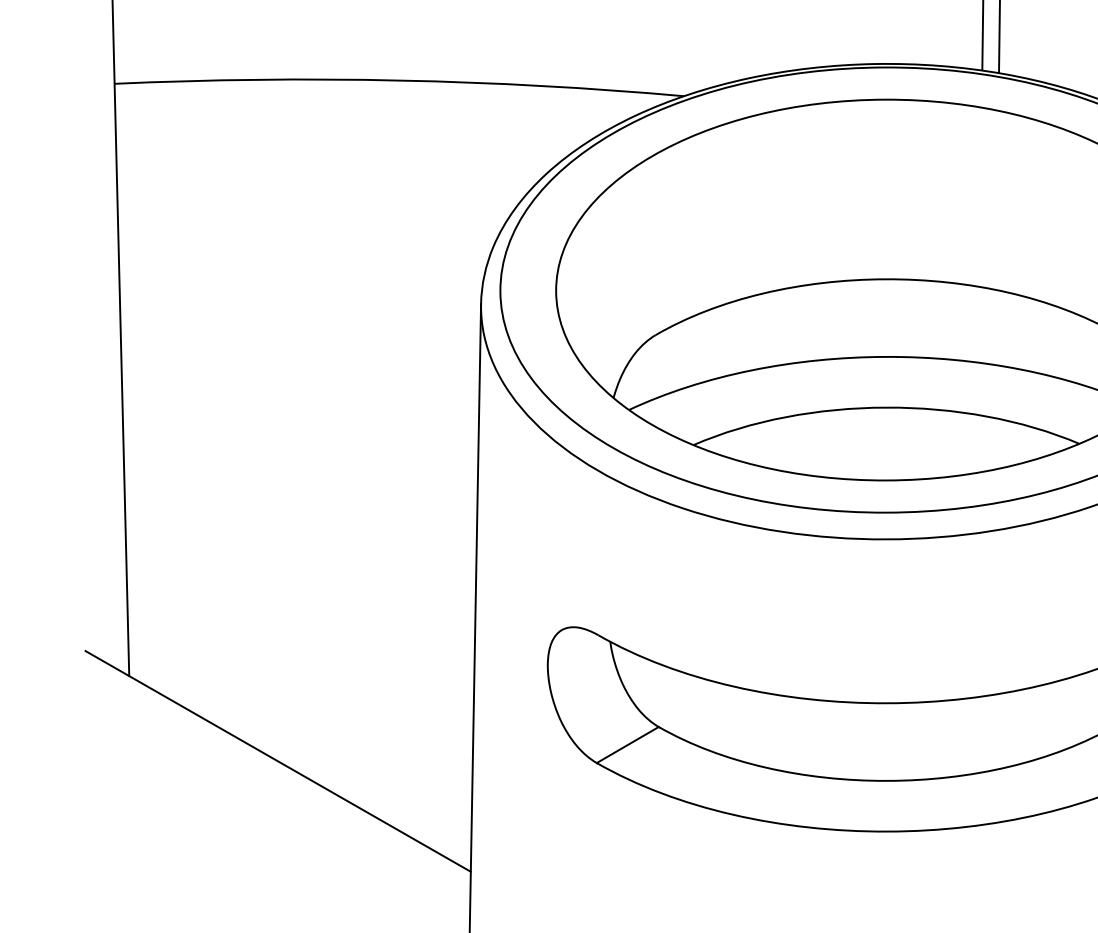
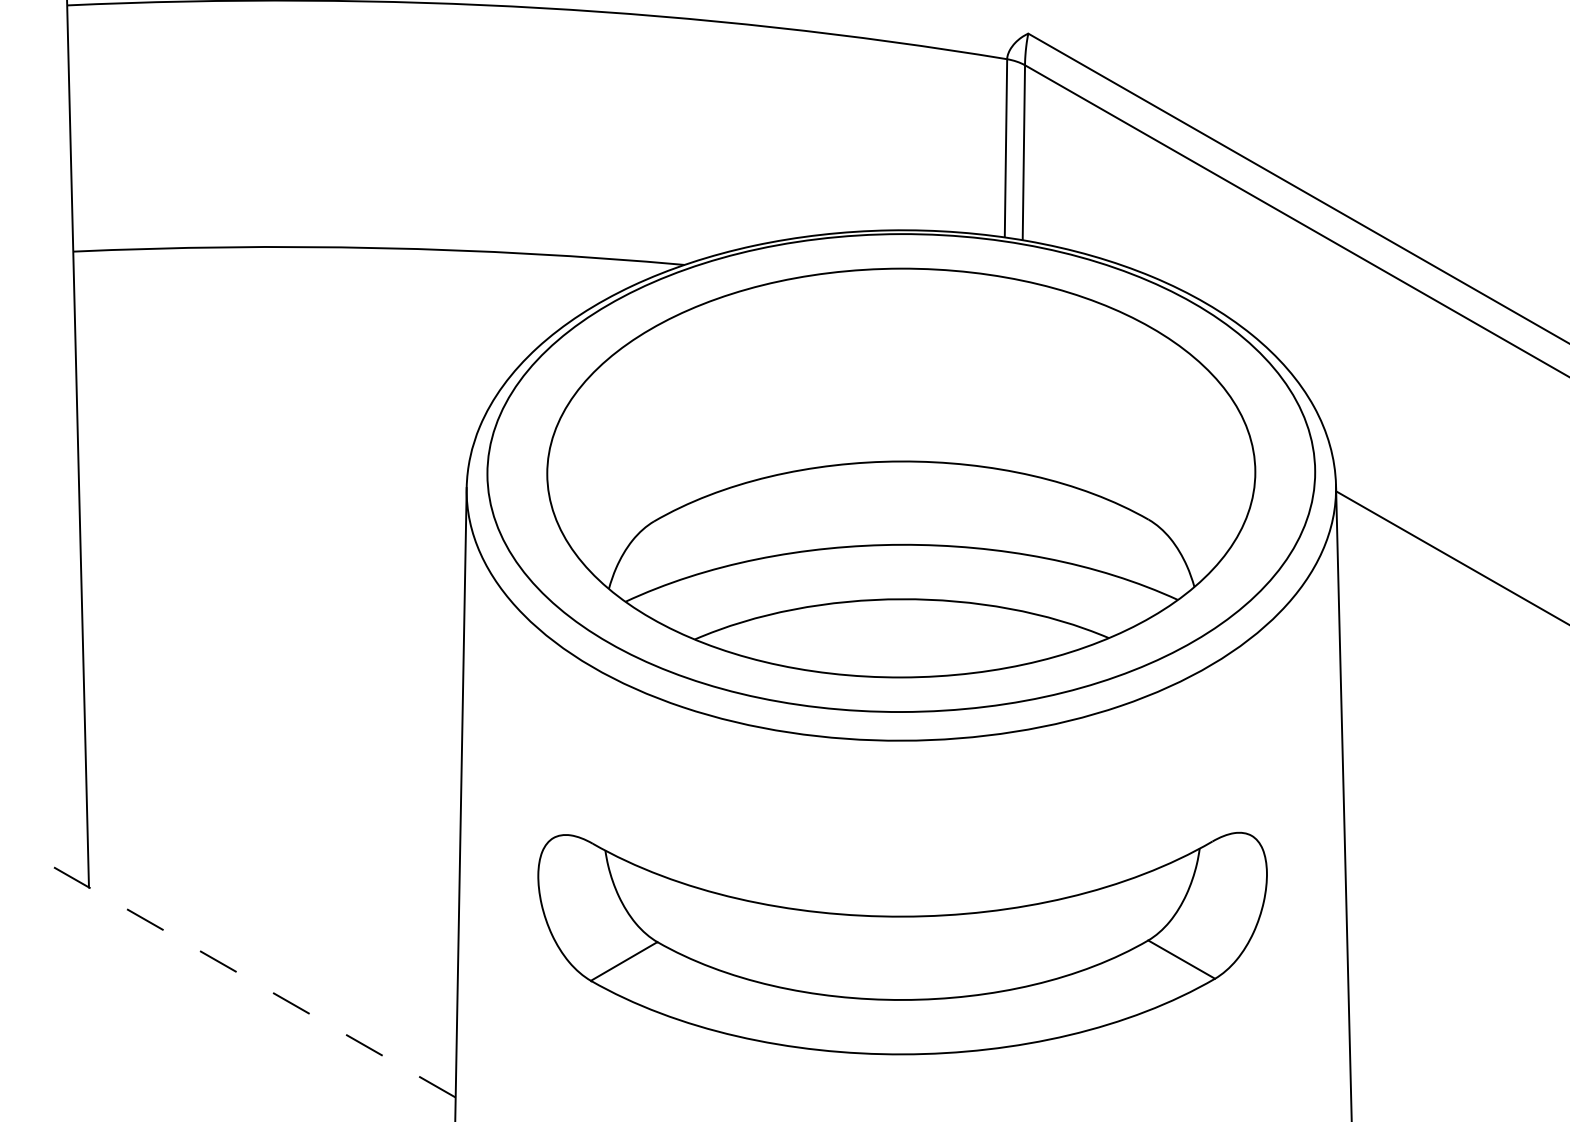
line: (277, 760) -> (248, 978), solid -> dashed

